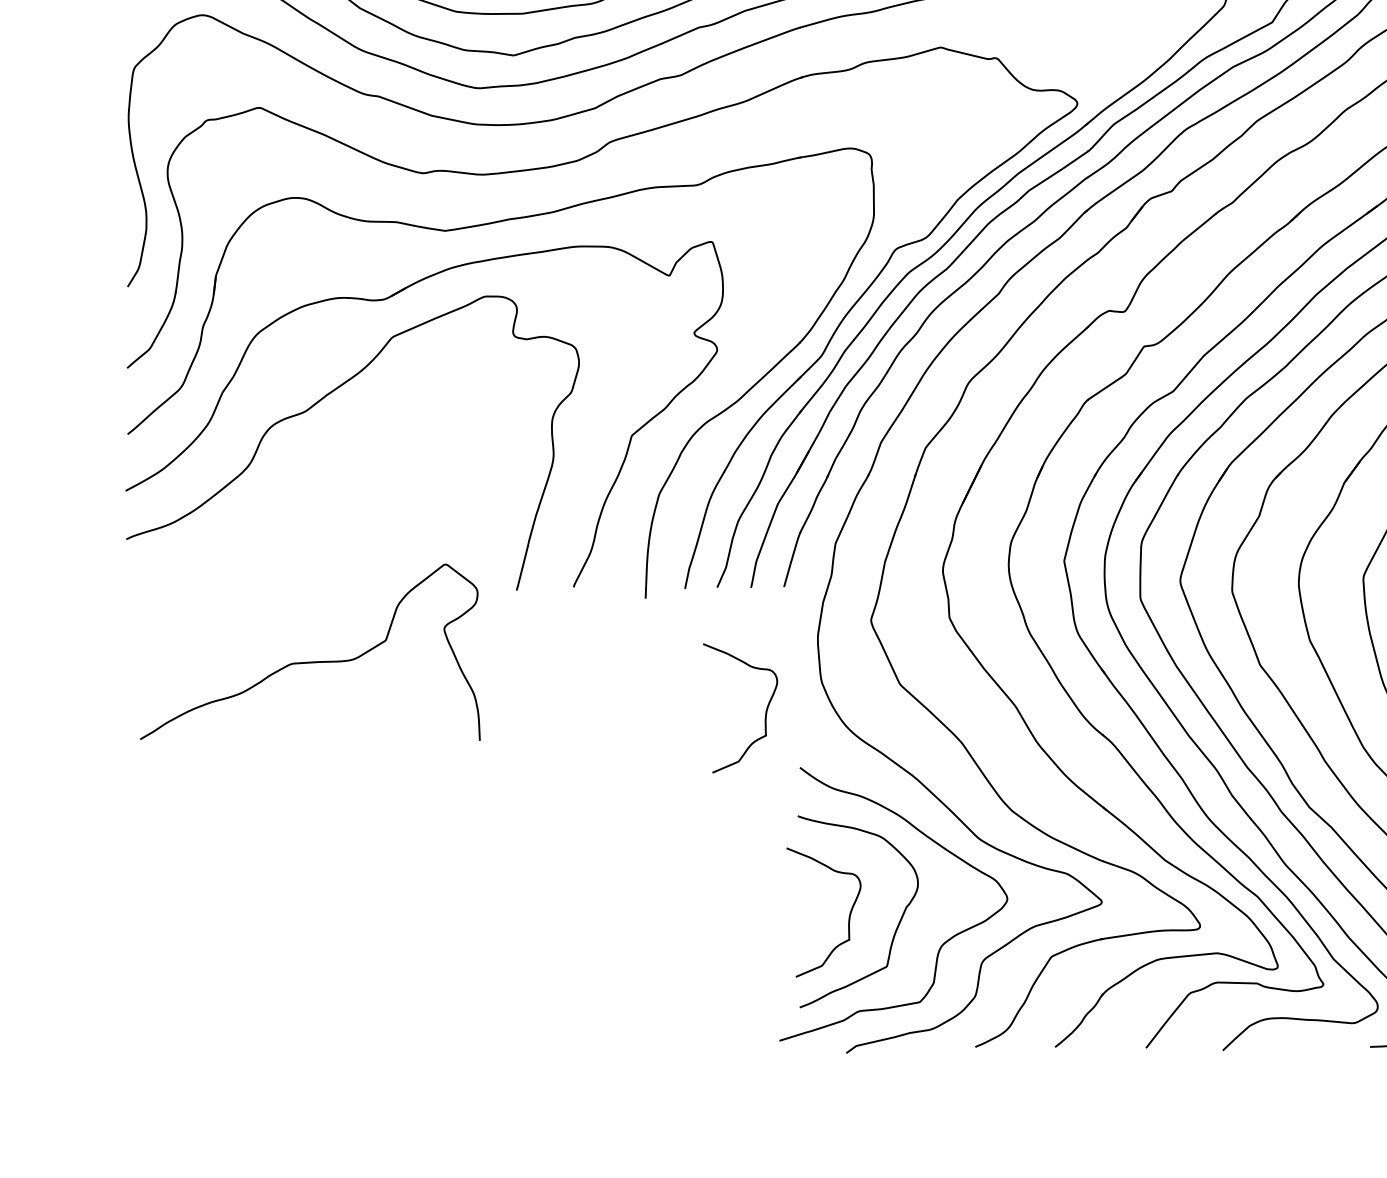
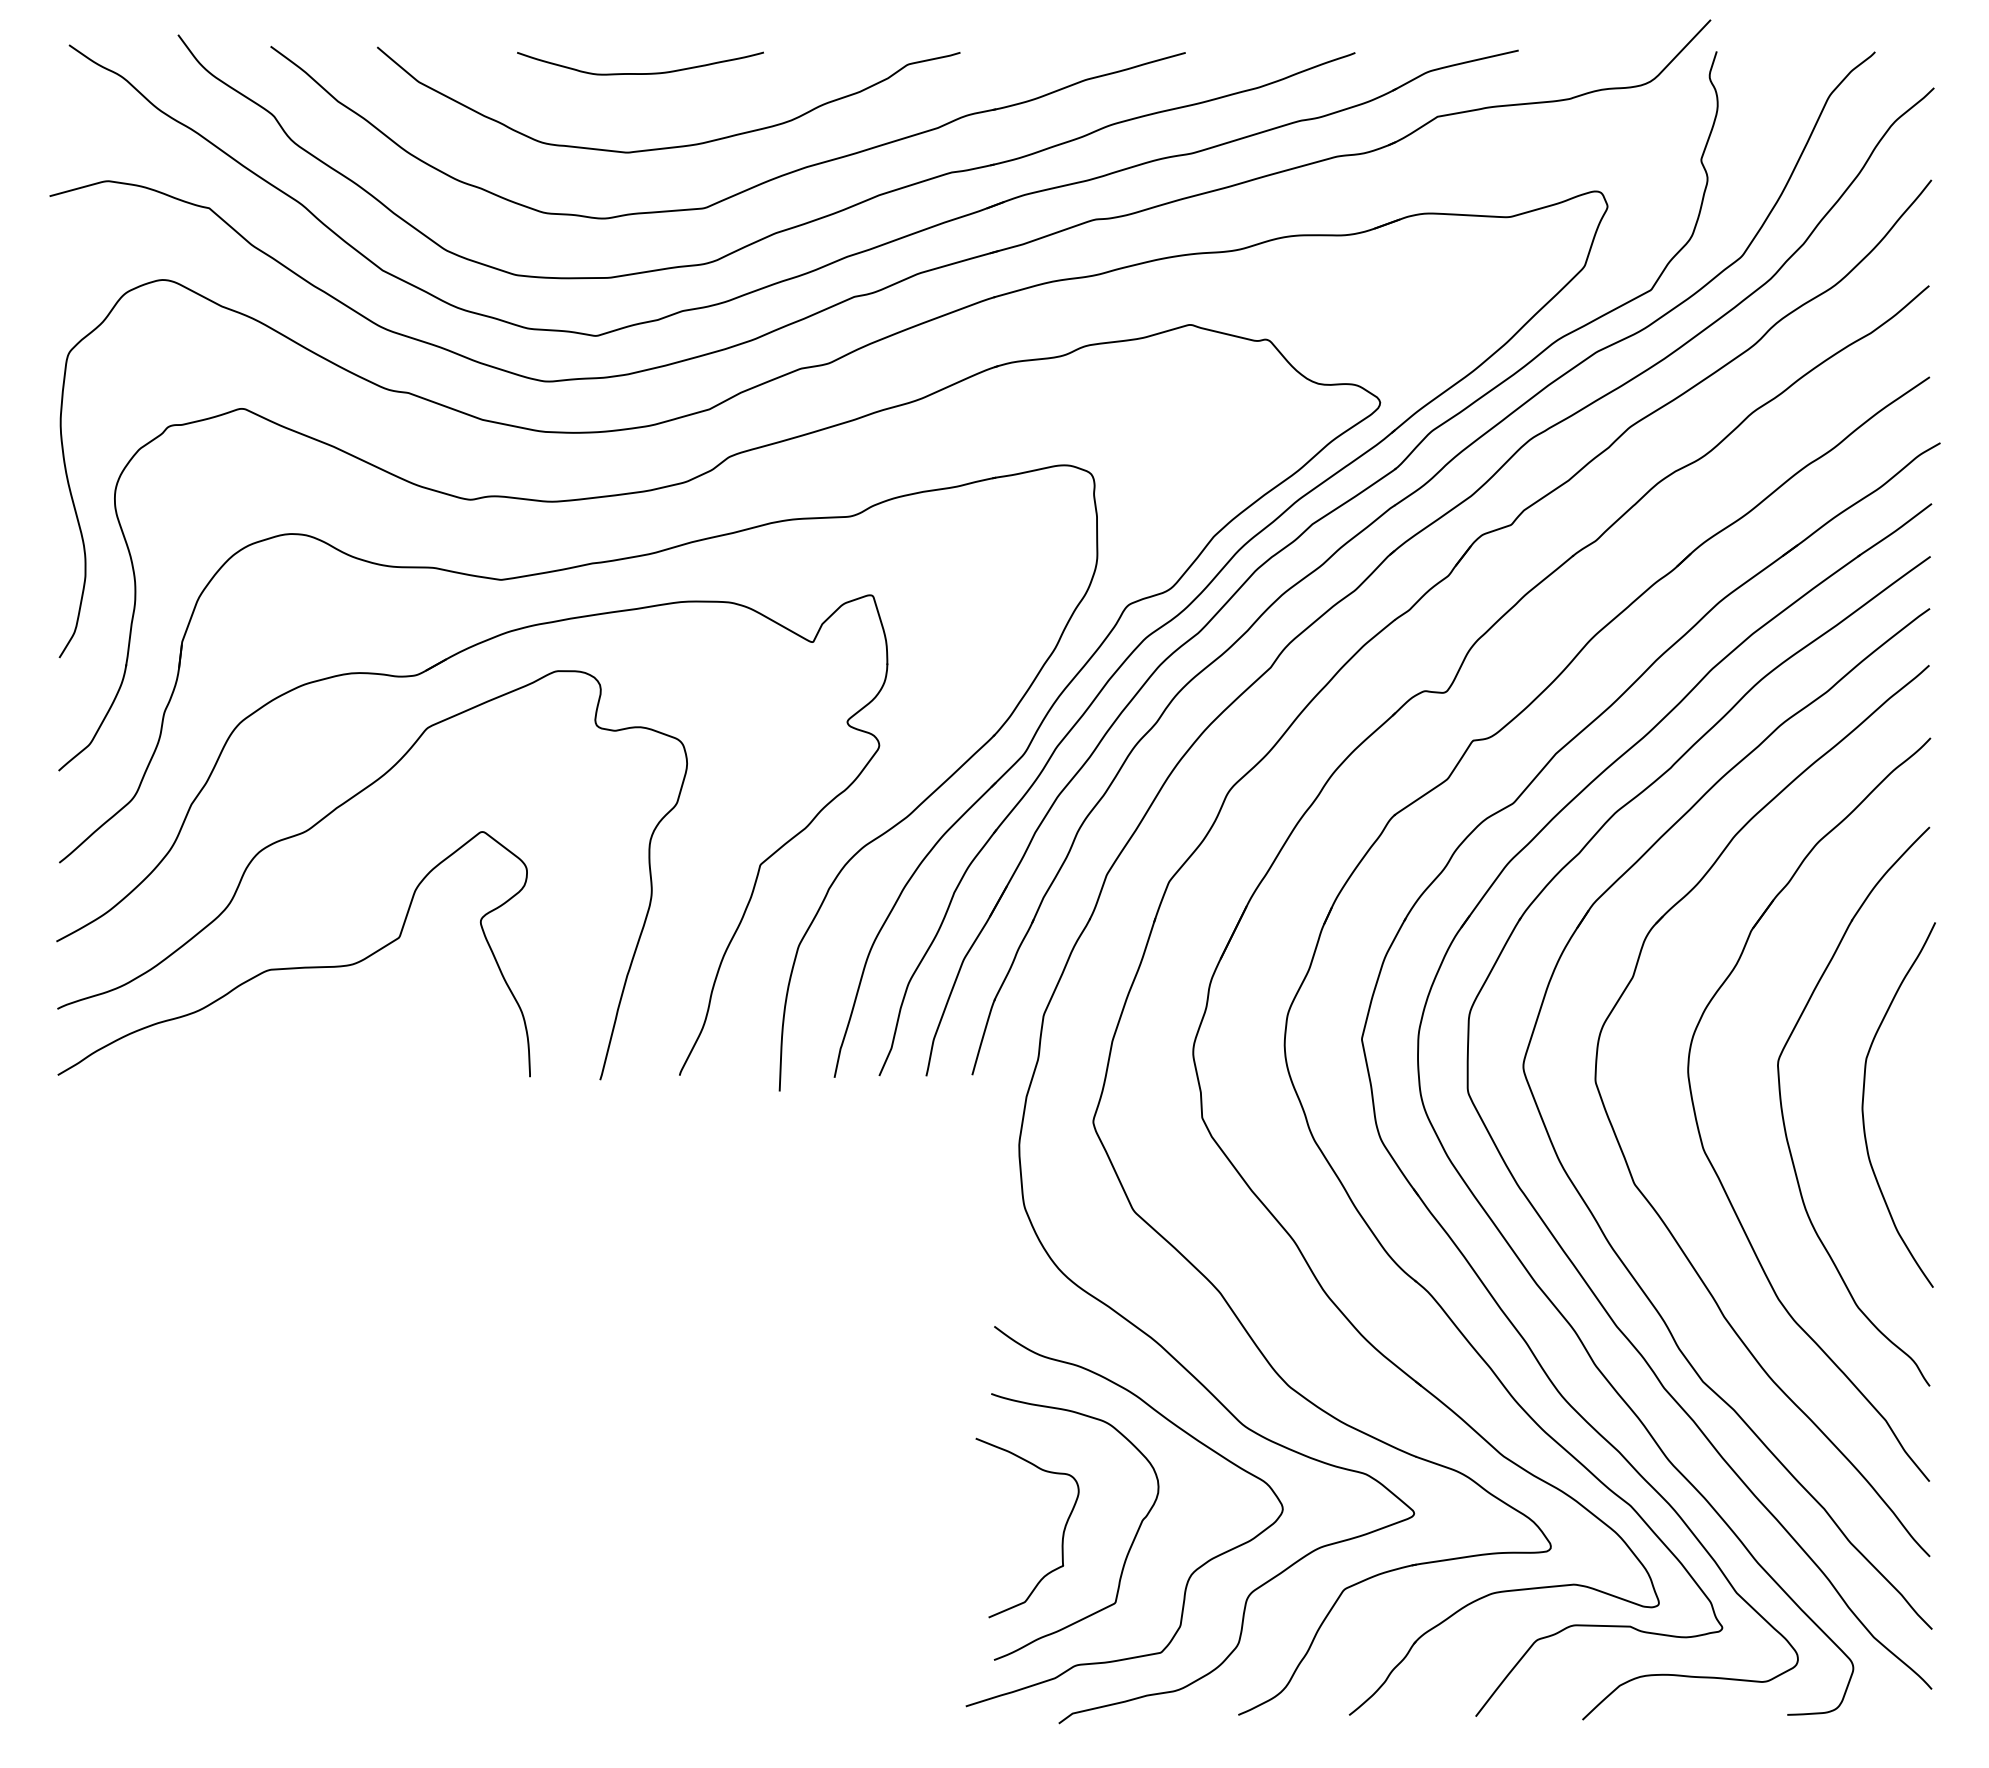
curve: (309, 661) -> (293, 967), moved
curve: (765, 711) -> (946, 1248), removed

